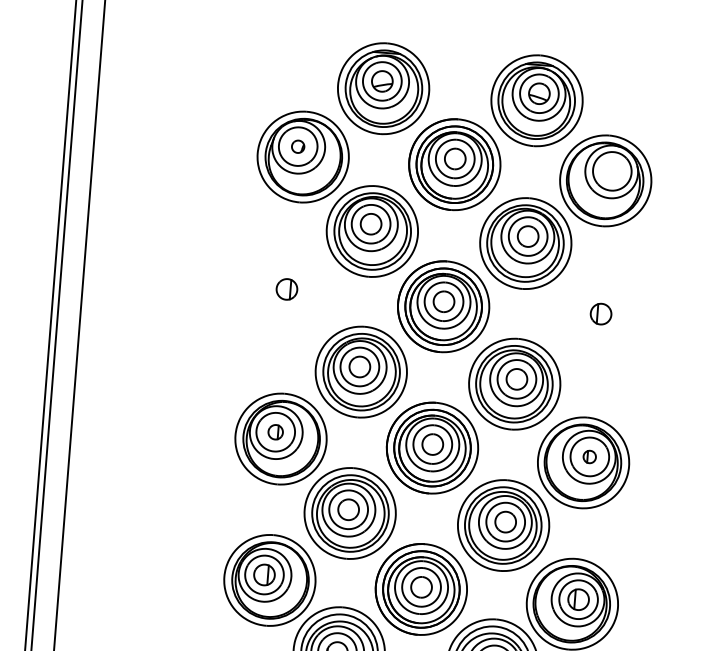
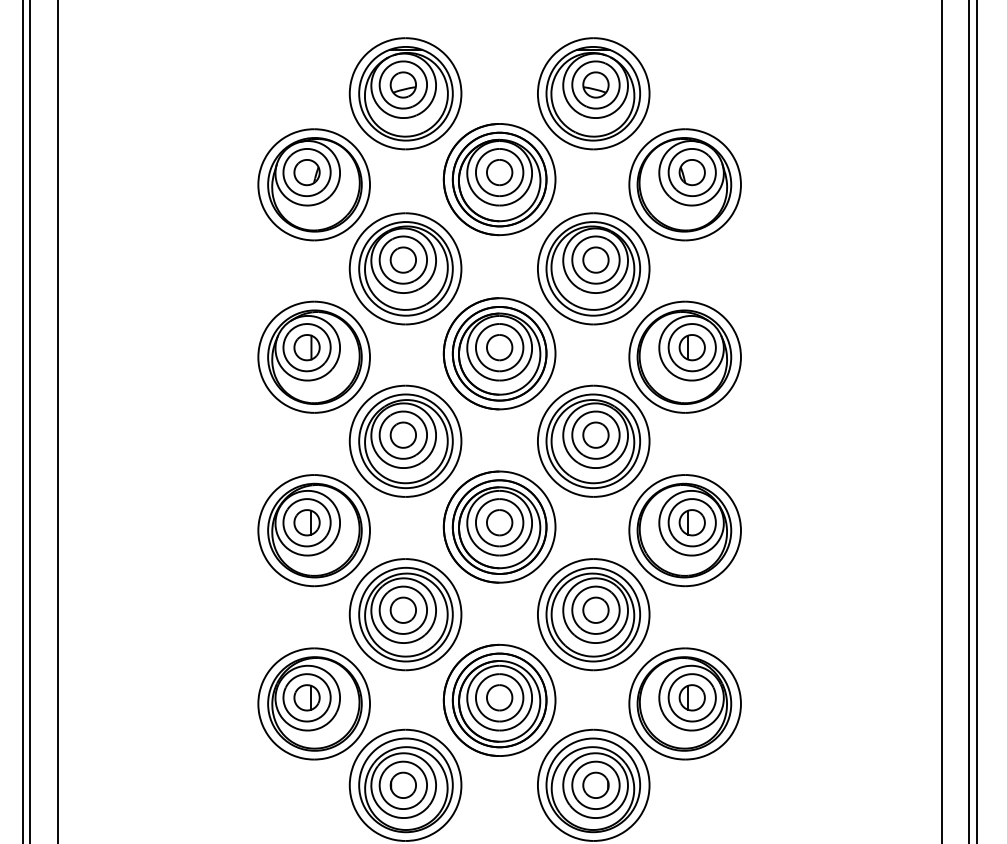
part: (297, 146) -> (306, 172), size x1.67
part: (611, 171) -> (691, 172), added
part: (291, 297) -> (313, 356), added
part: (594, 320) -> (684, 356), added
part: (275, 431) -> (306, 522), size x1.43
part: (589, 456) -> (691, 522), size x1.67

